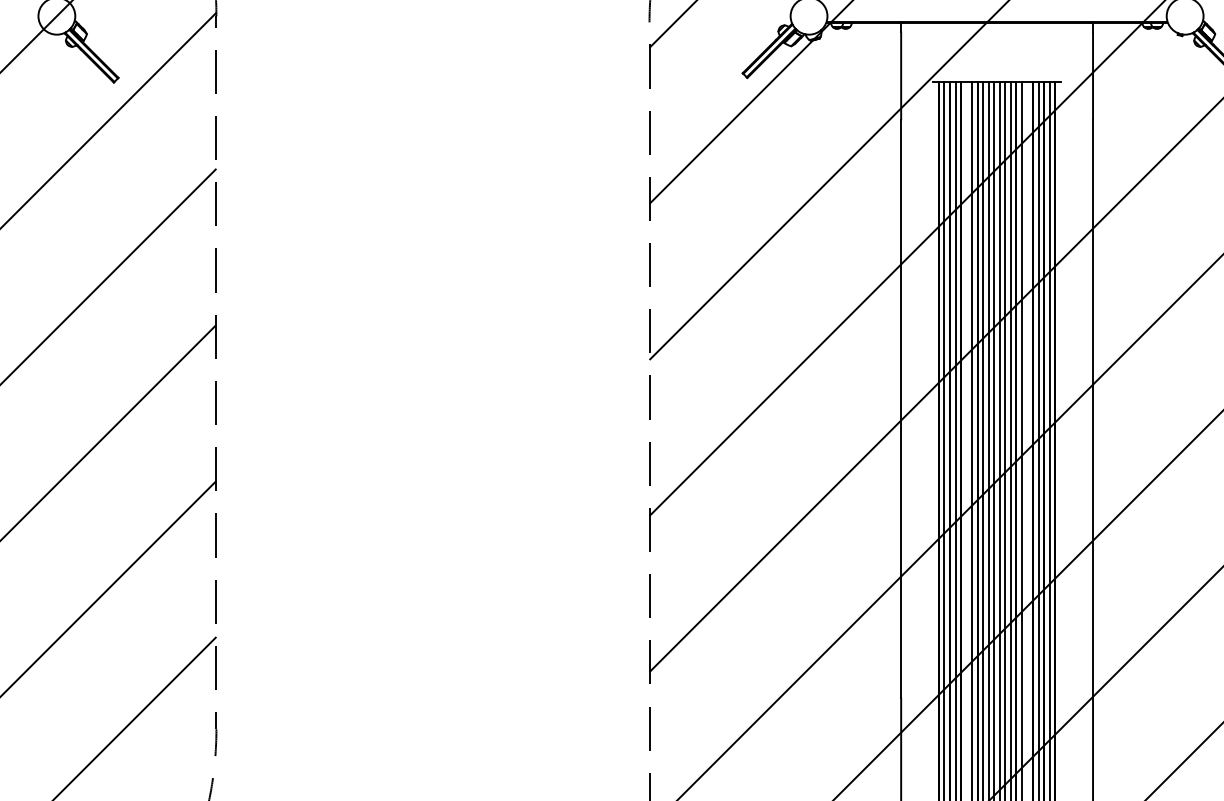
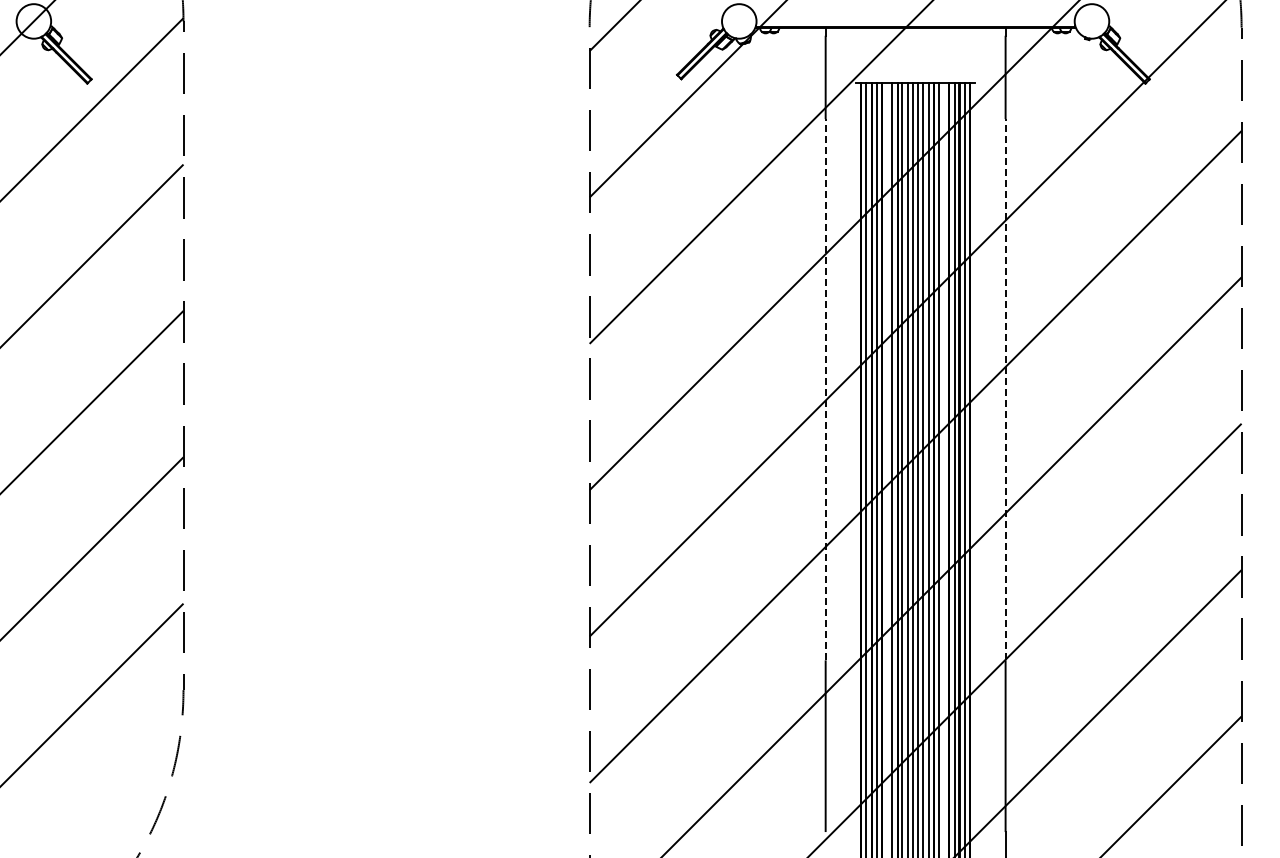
line: (900, 408) -> (825, 389), solid -> dashed
line: (1092, 408) -> (1005, 389), solid -> dashed

